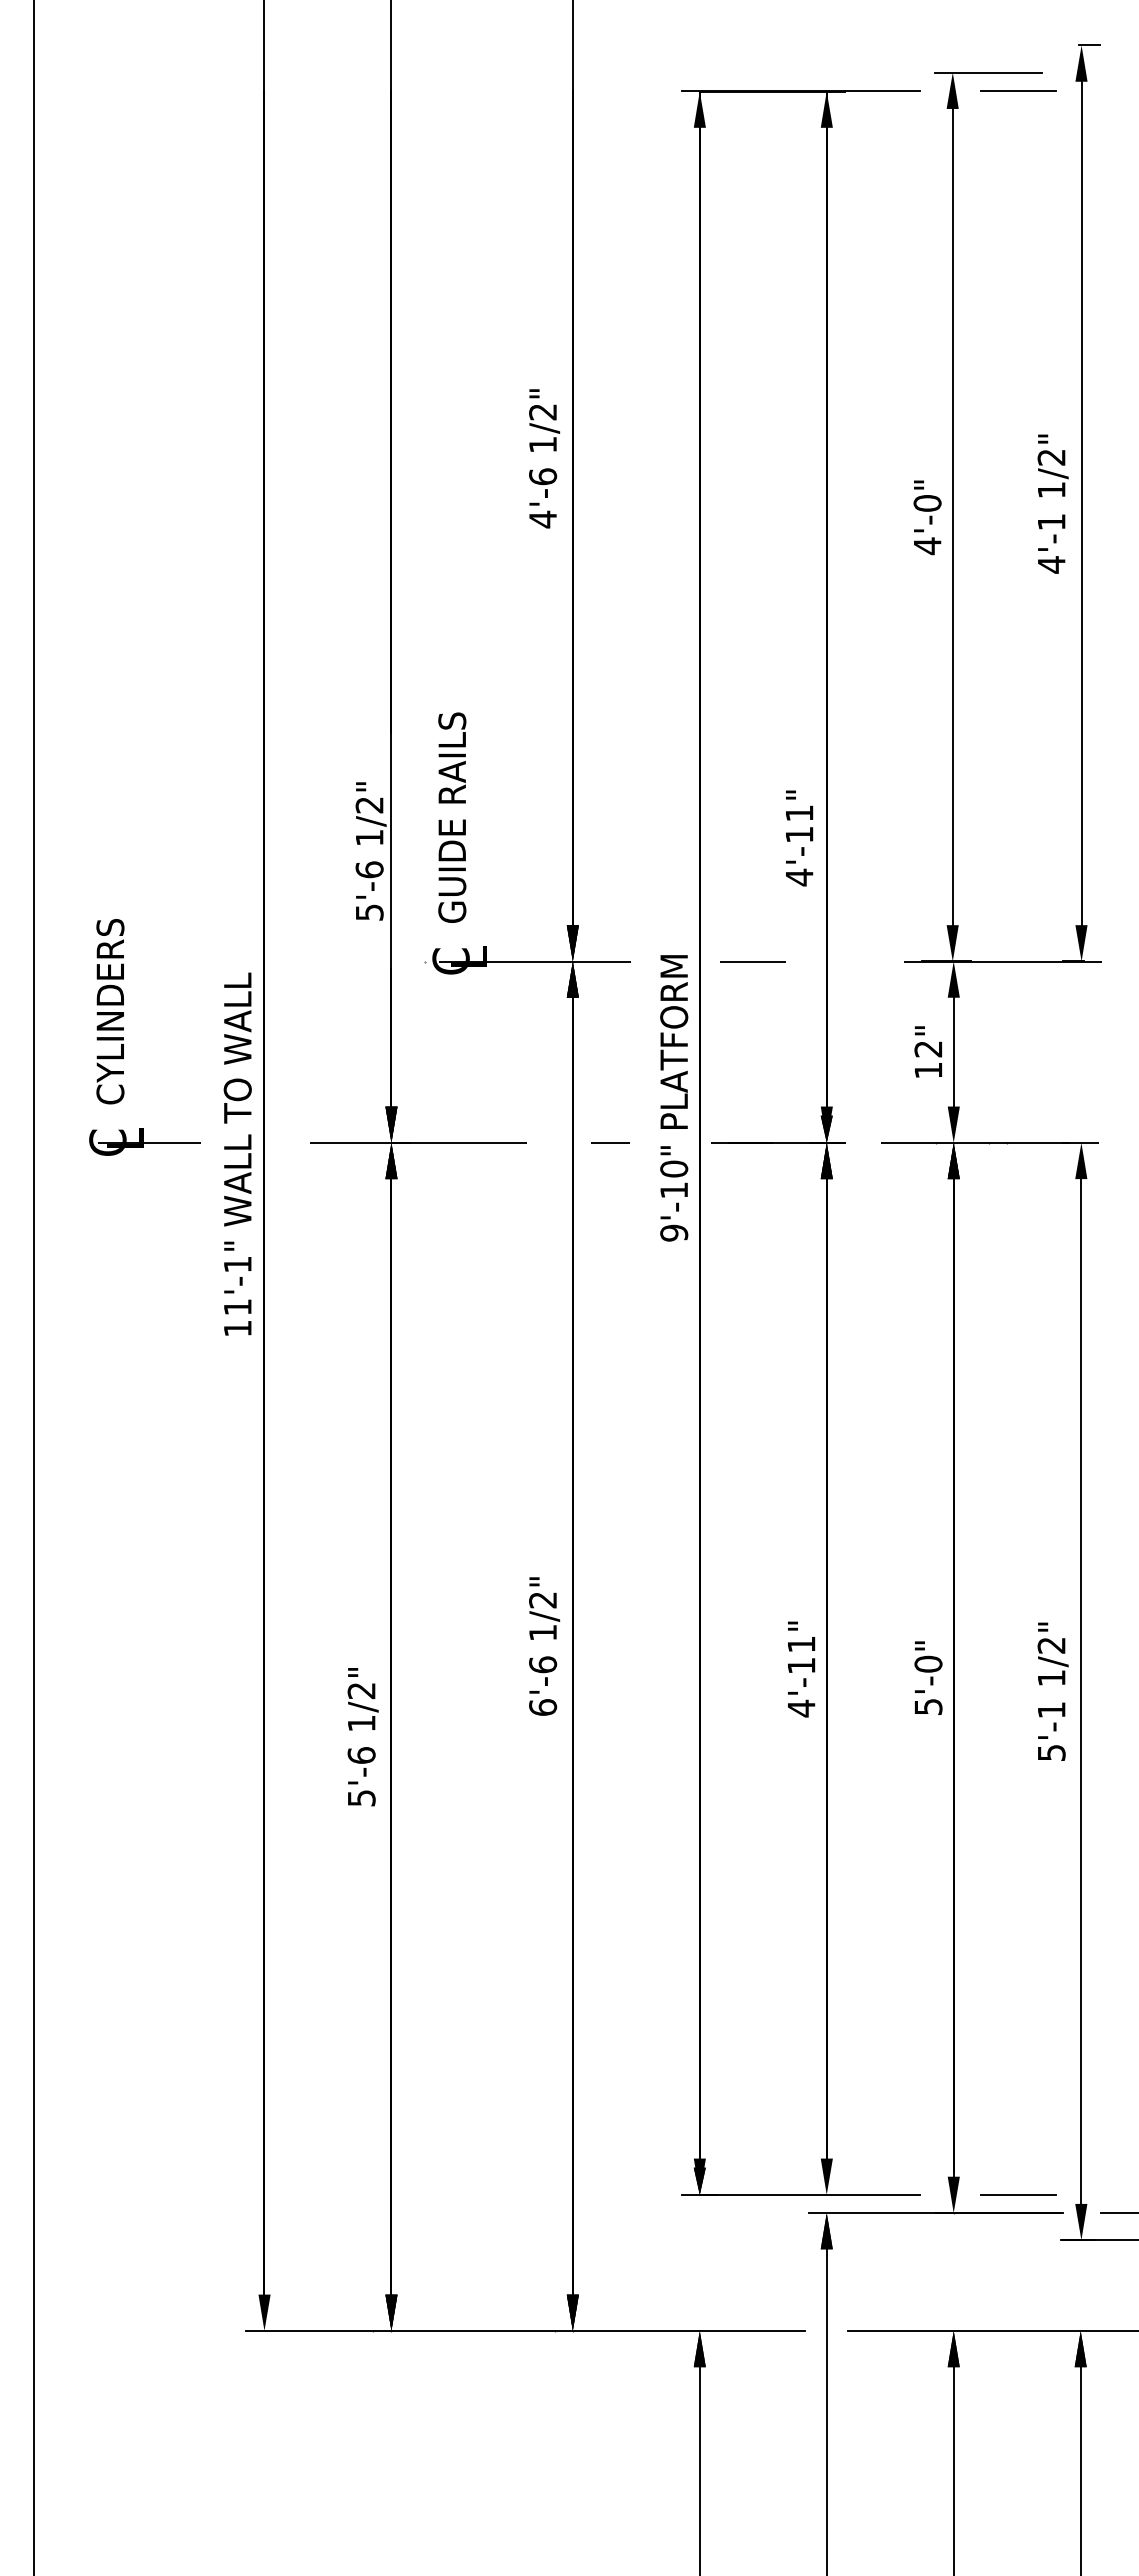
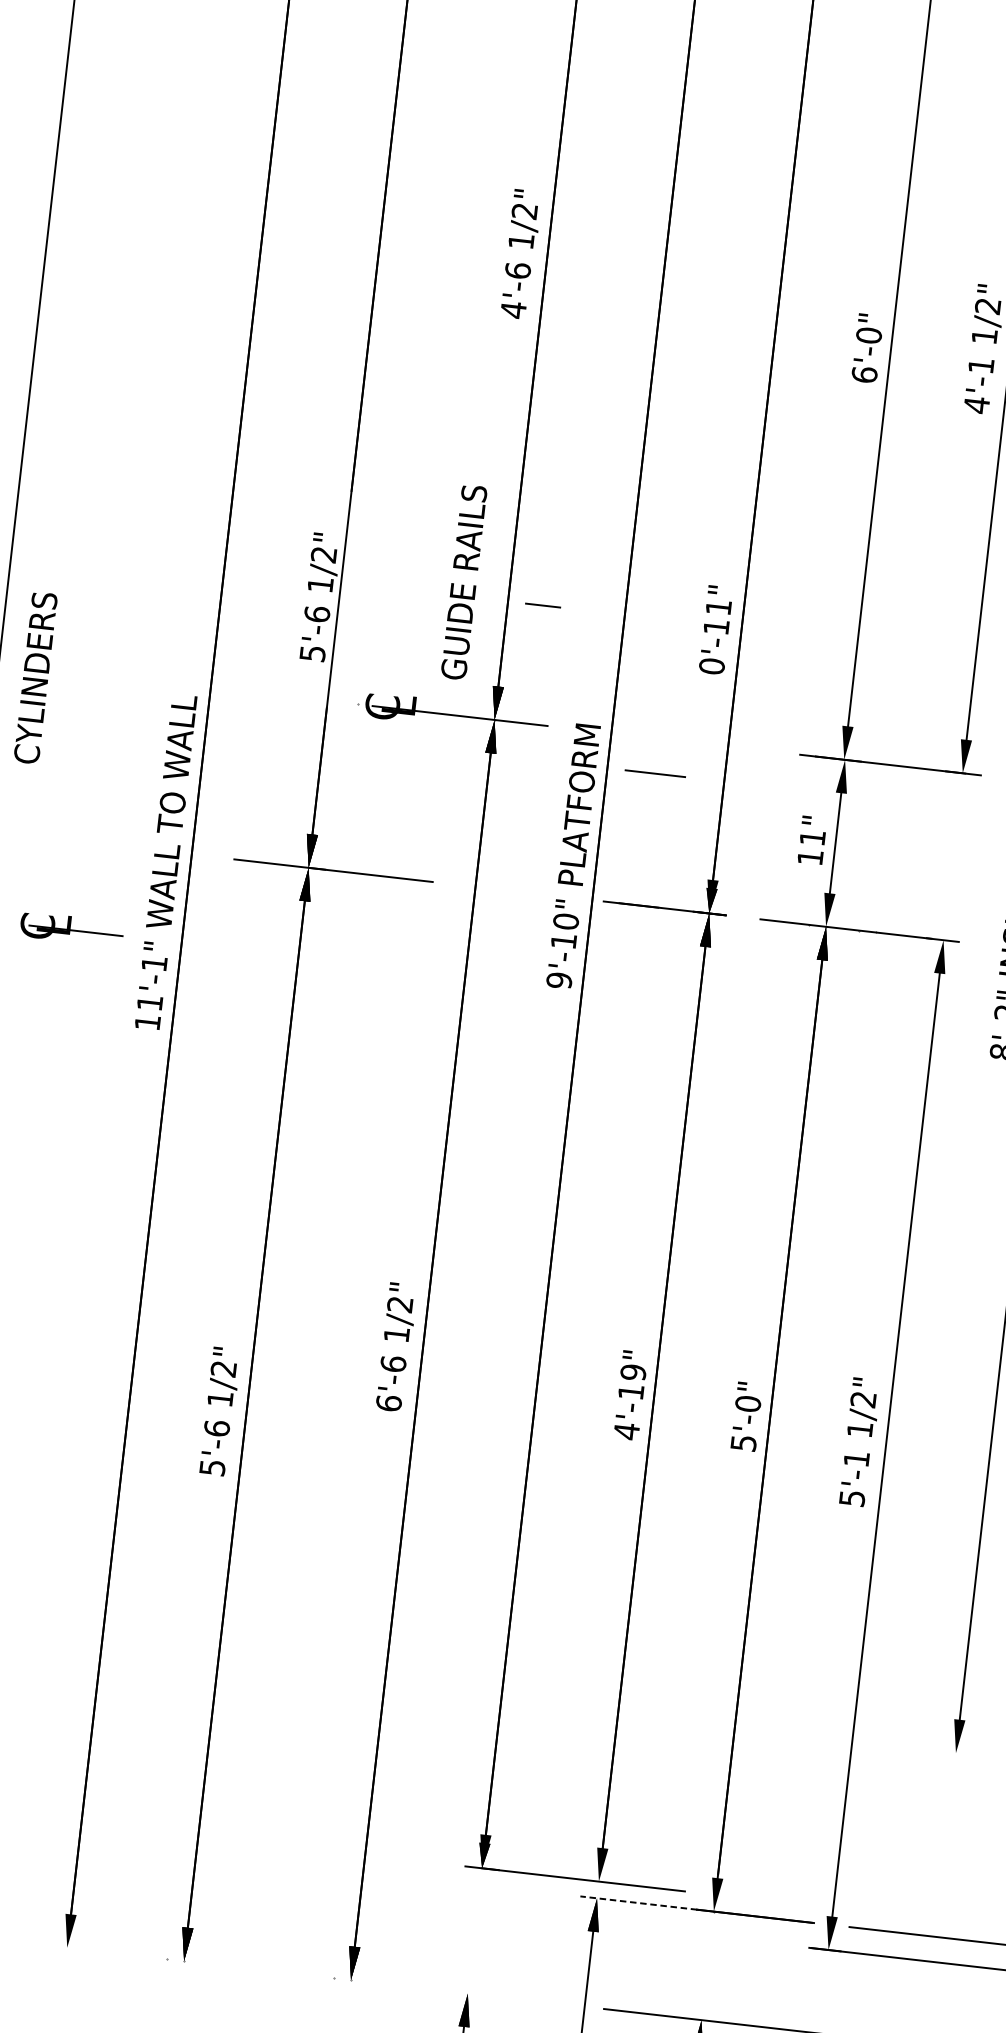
text: (927, 546) -> (864, 375), 4'-0" -> 6'-0"
text: (452, 817) -> (464, 582), moved
text: (799, 877) -> (711, 666), 4'-11" -> 0'-11"
line: (752, 961) -> (655, 773), moved
text: (110, 1011) -> (35, 677), moved
text: (928, 1049) -> (812, 838), 12" -> 11"
part: (144, 1141) -> (71, 929), moved
line: (610, 1142) -> (542, 605), moved
text: (801, 1644) -> (633, 1372), 4'-11" -> 4'-19"
line: (1018, 2194) -> (775, 1901), removed
line: (871, 2213) -> (638, 1903), solid -> dashed
line: (525, 2330) -> (307, 1974), removed

